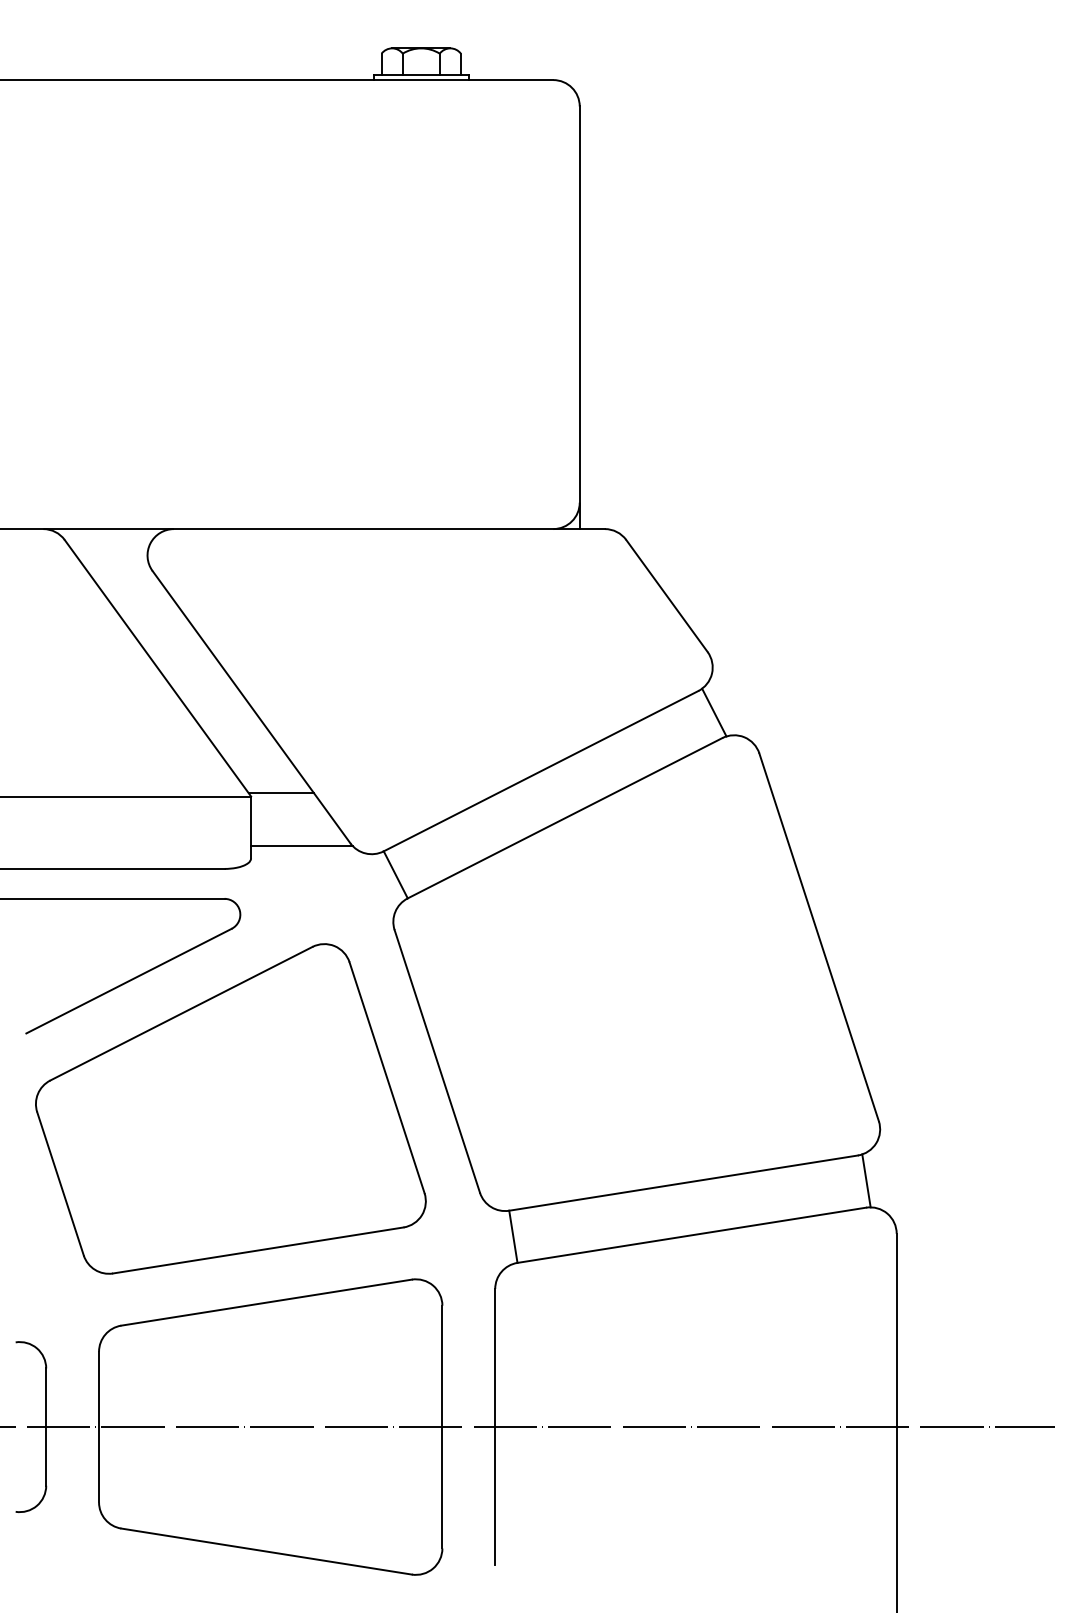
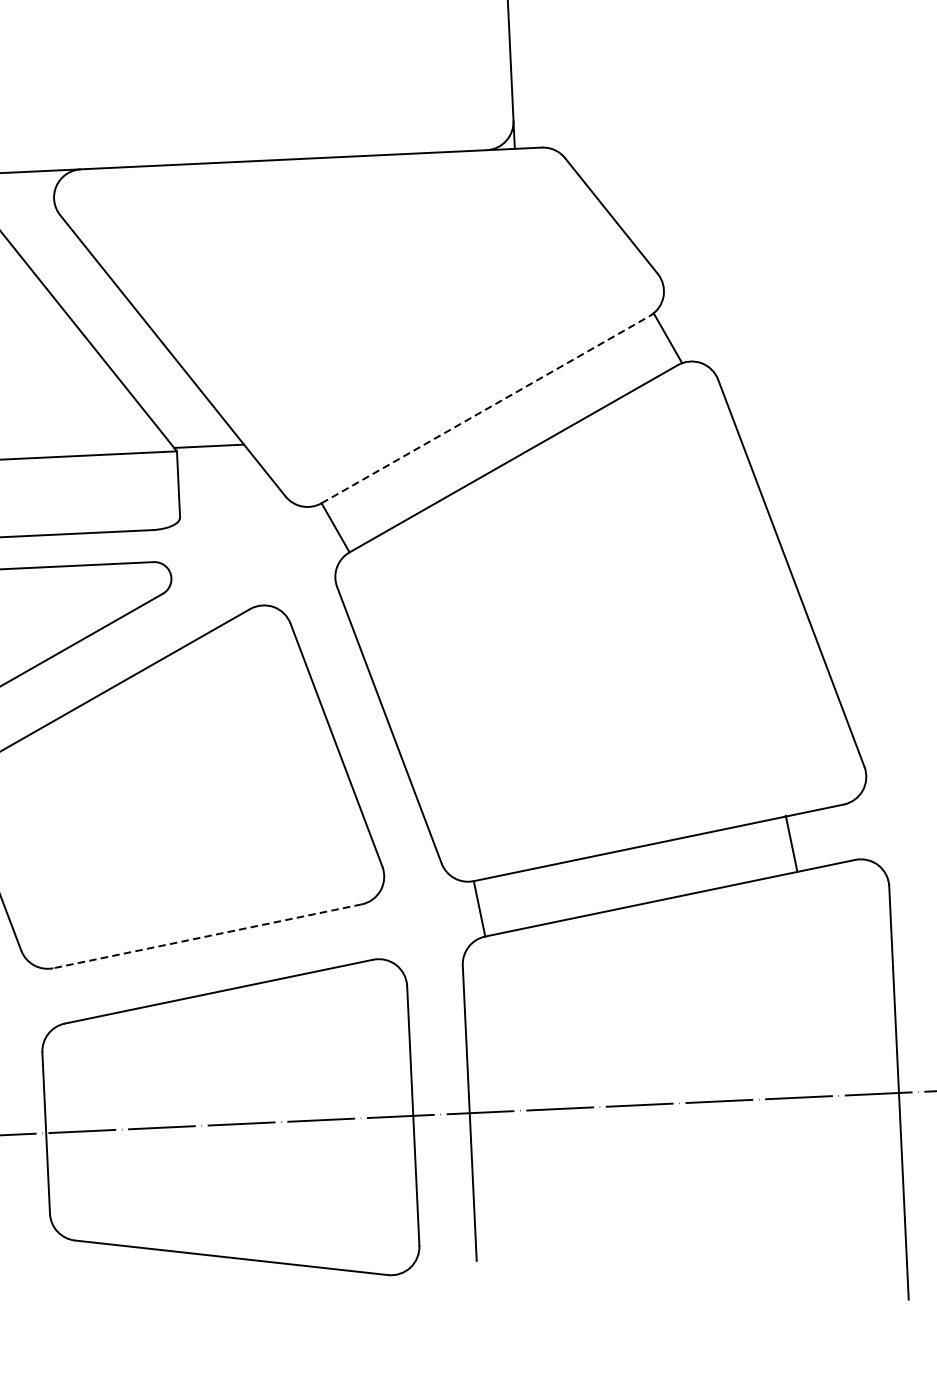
line: (541, 770) -> (486, 408), solid -> dashed
line: (301, 846) -> (233, 502), removed
line: (866, 1180) -> (791, 843), moved
line: (257, 1250) -> (206, 936), solid -> dashed

